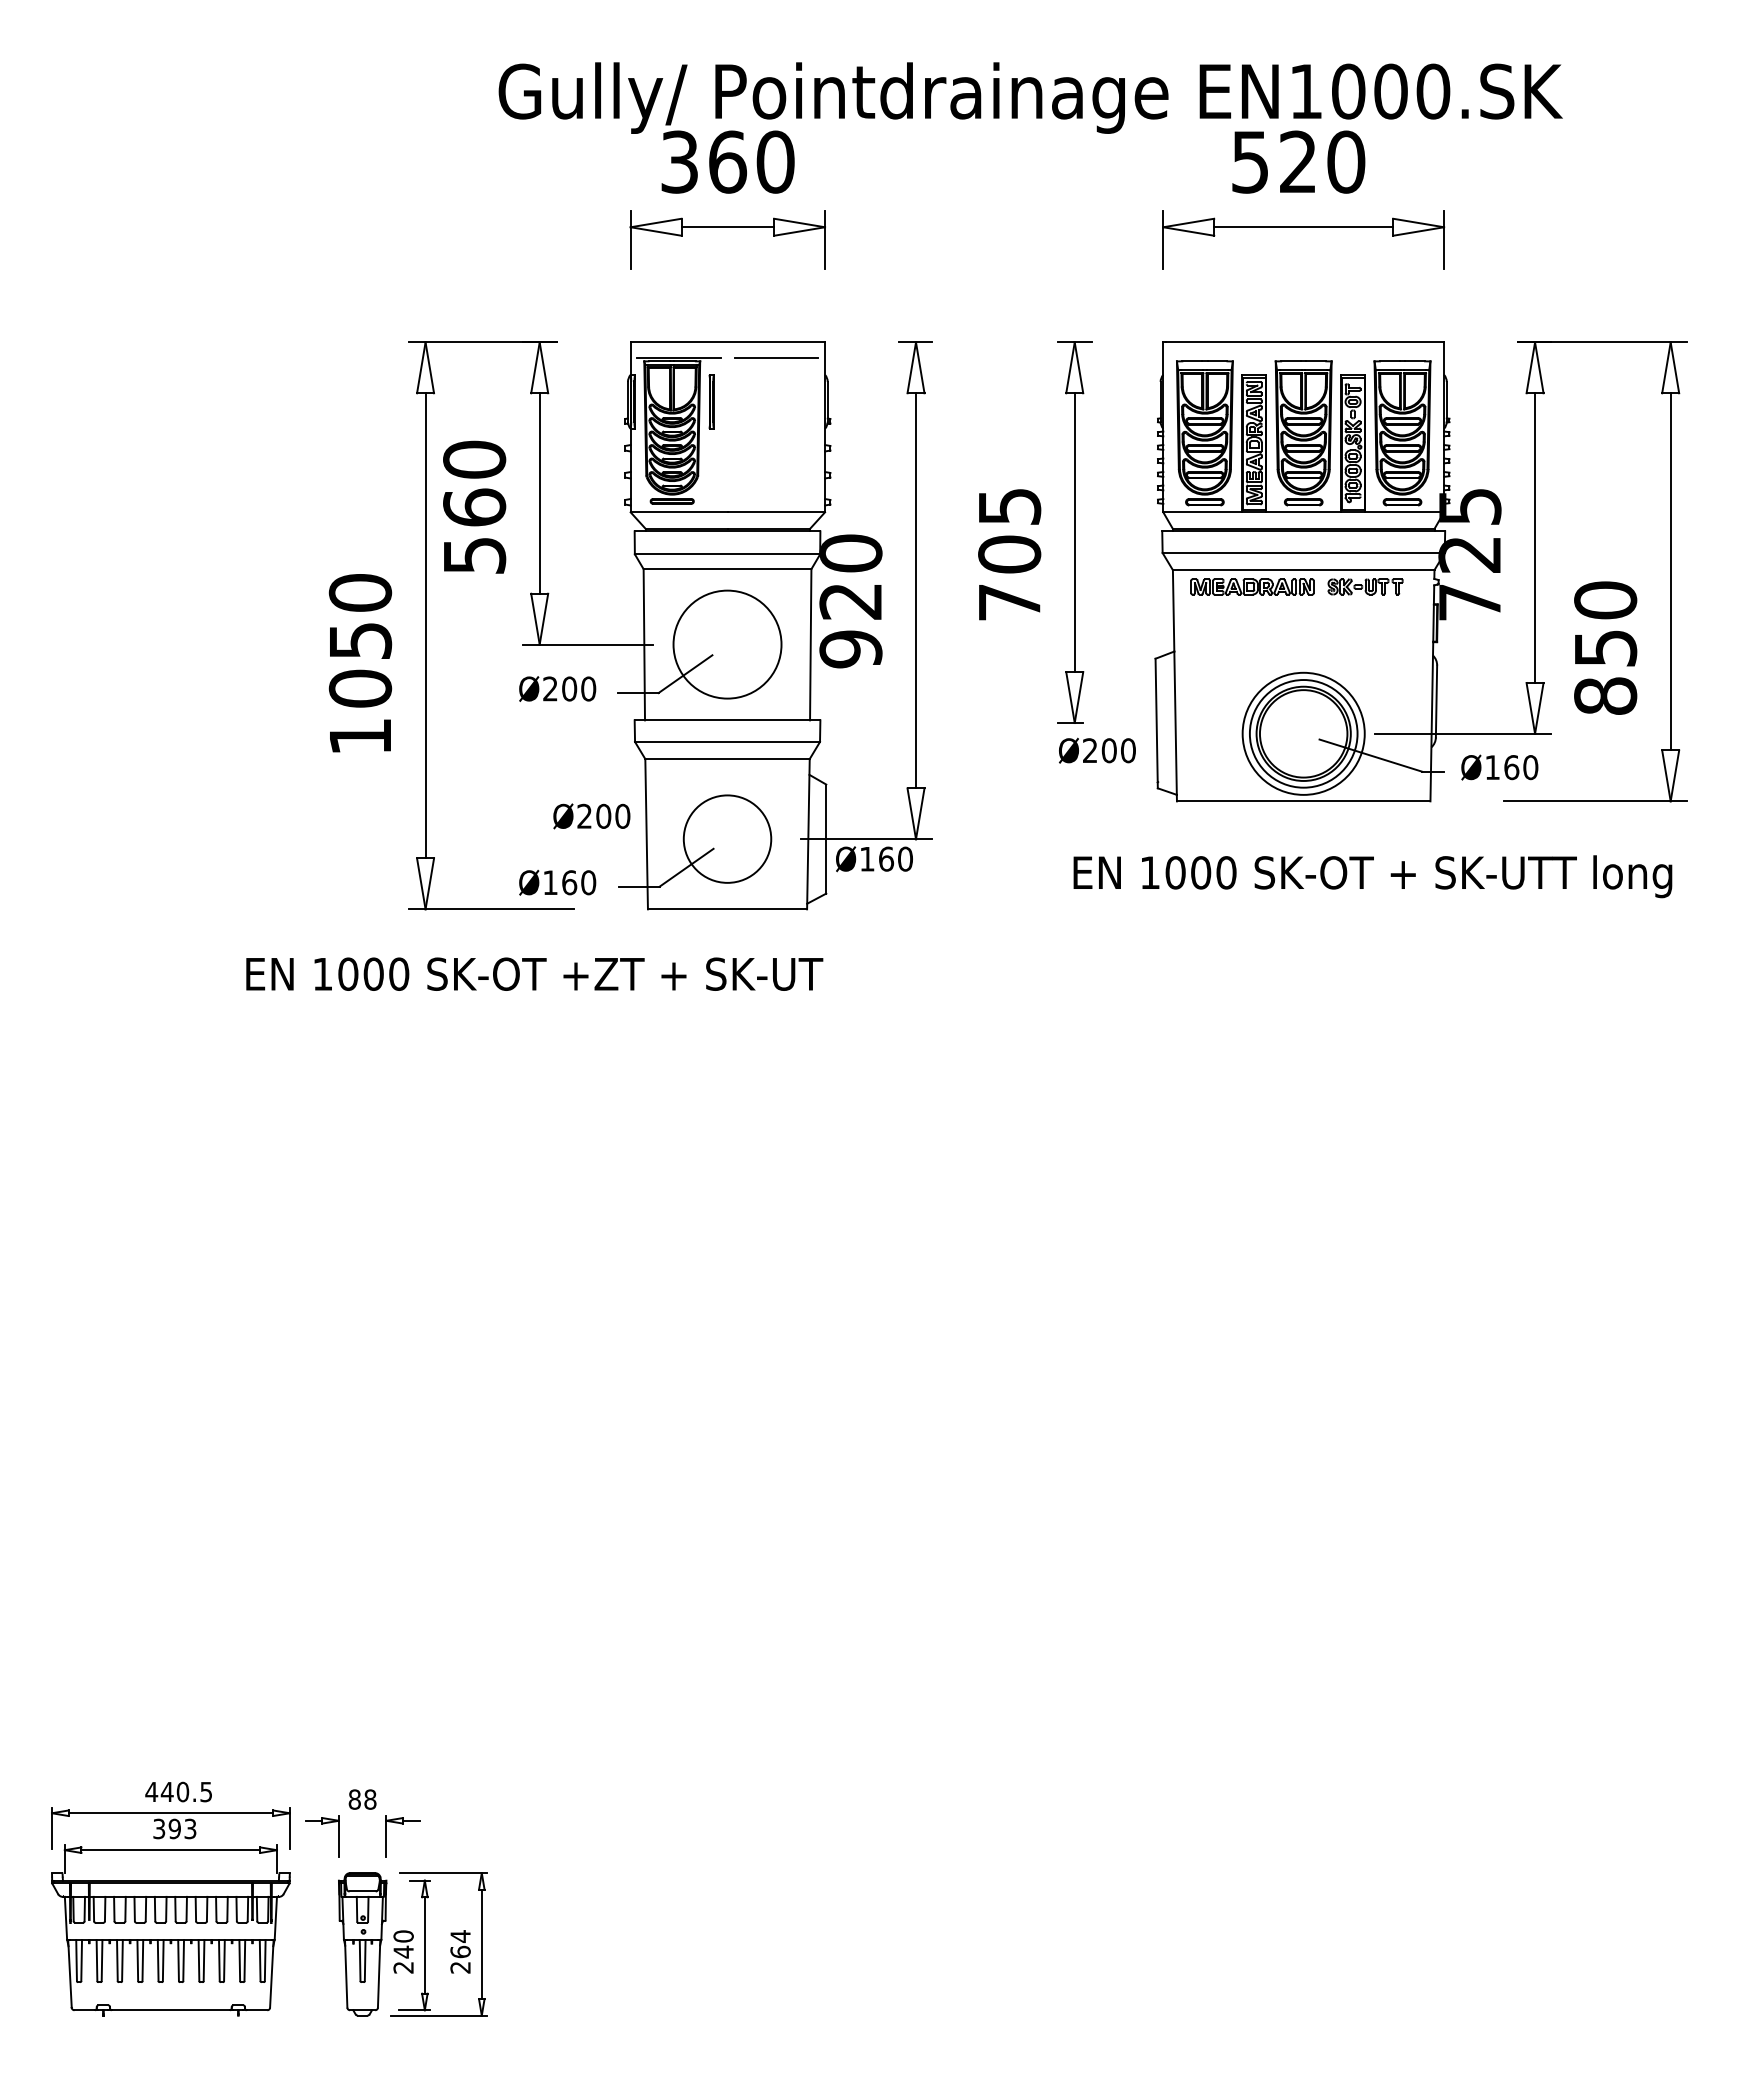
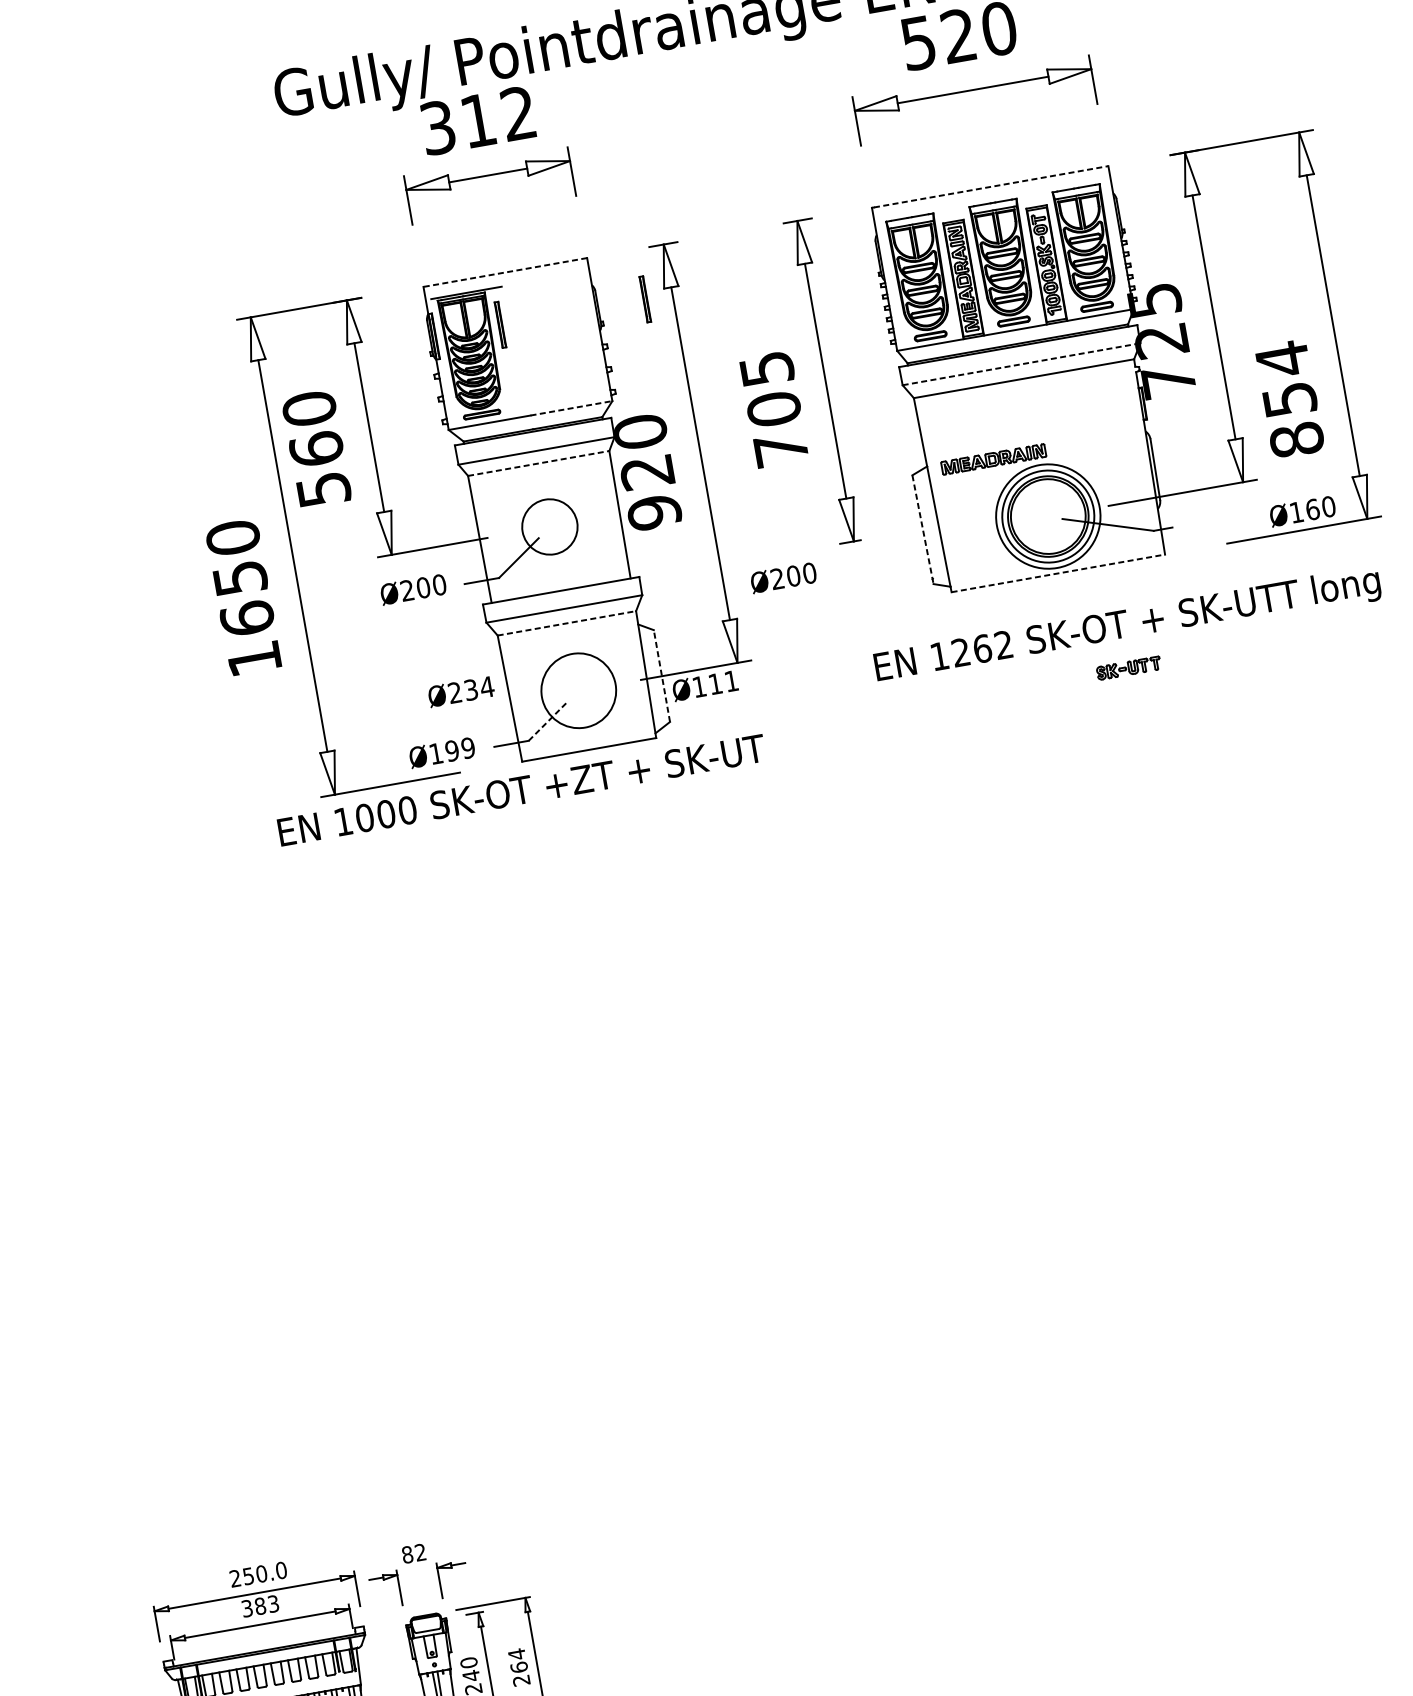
text: (751, 161) -> (498, 116), 360 -> 312
line: (727, 342) -> (505, 272), solid -> dashed
line: (1305, 342) -> (991, 186), solid -> dashed
line: (776, 358) -> (548, 278), removed
part: (883, 401) -> (645, 299), added
line: (776, 512) -> (571, 408), solid -> dashed
line: (1304, 553) -> (1022, 364), solid -> dashed
line: (727, 569) -> (538, 463), solid -> dashed
part: (1252, 586) -> (993, 459), moved
part: (1365, 586) -> (1128, 667), moved
text: (1605, 600) -> (1282, 359), 850 -> 854
circle: (727, 644) -> (549, 526), size x0.6
text: (359, 688) -> (246, 618), 1050 -> 1650
line: (1156, 723) -> (922, 529), solid -> dashed
text: (1097, 750) -> (783, 577), moved
line: (728, 759) -> (567, 623), solid -> dashed
text: (1499, 767) -> (1302, 511), moved
line: (1303, 801) -> (1058, 573), solid -> dashed
text: (613, 815) -> (479, 687), Ø200 -> Ø234
line: (826, 839) -> (662, 676), solid -> dashed
text: (895, 858) -> (723, 682), Ø160 -> Ø111
line: (686, 867) -> (548, 720), solid -> dashed
text: (1200, 872) -> (981, 648), 1000 -> 1262
text: (579, 882) -> (460, 749), Ø160 -> Ø199
text: (534, 973) -> (521, 789), moved
text: (178, 1791) -> (257, 1574), 440.5 -> 250.0
text: (370, 1799) -> (420, 1552), 88 -> 82
text: (174, 1829) -> (260, 1606), 393 -> 383

